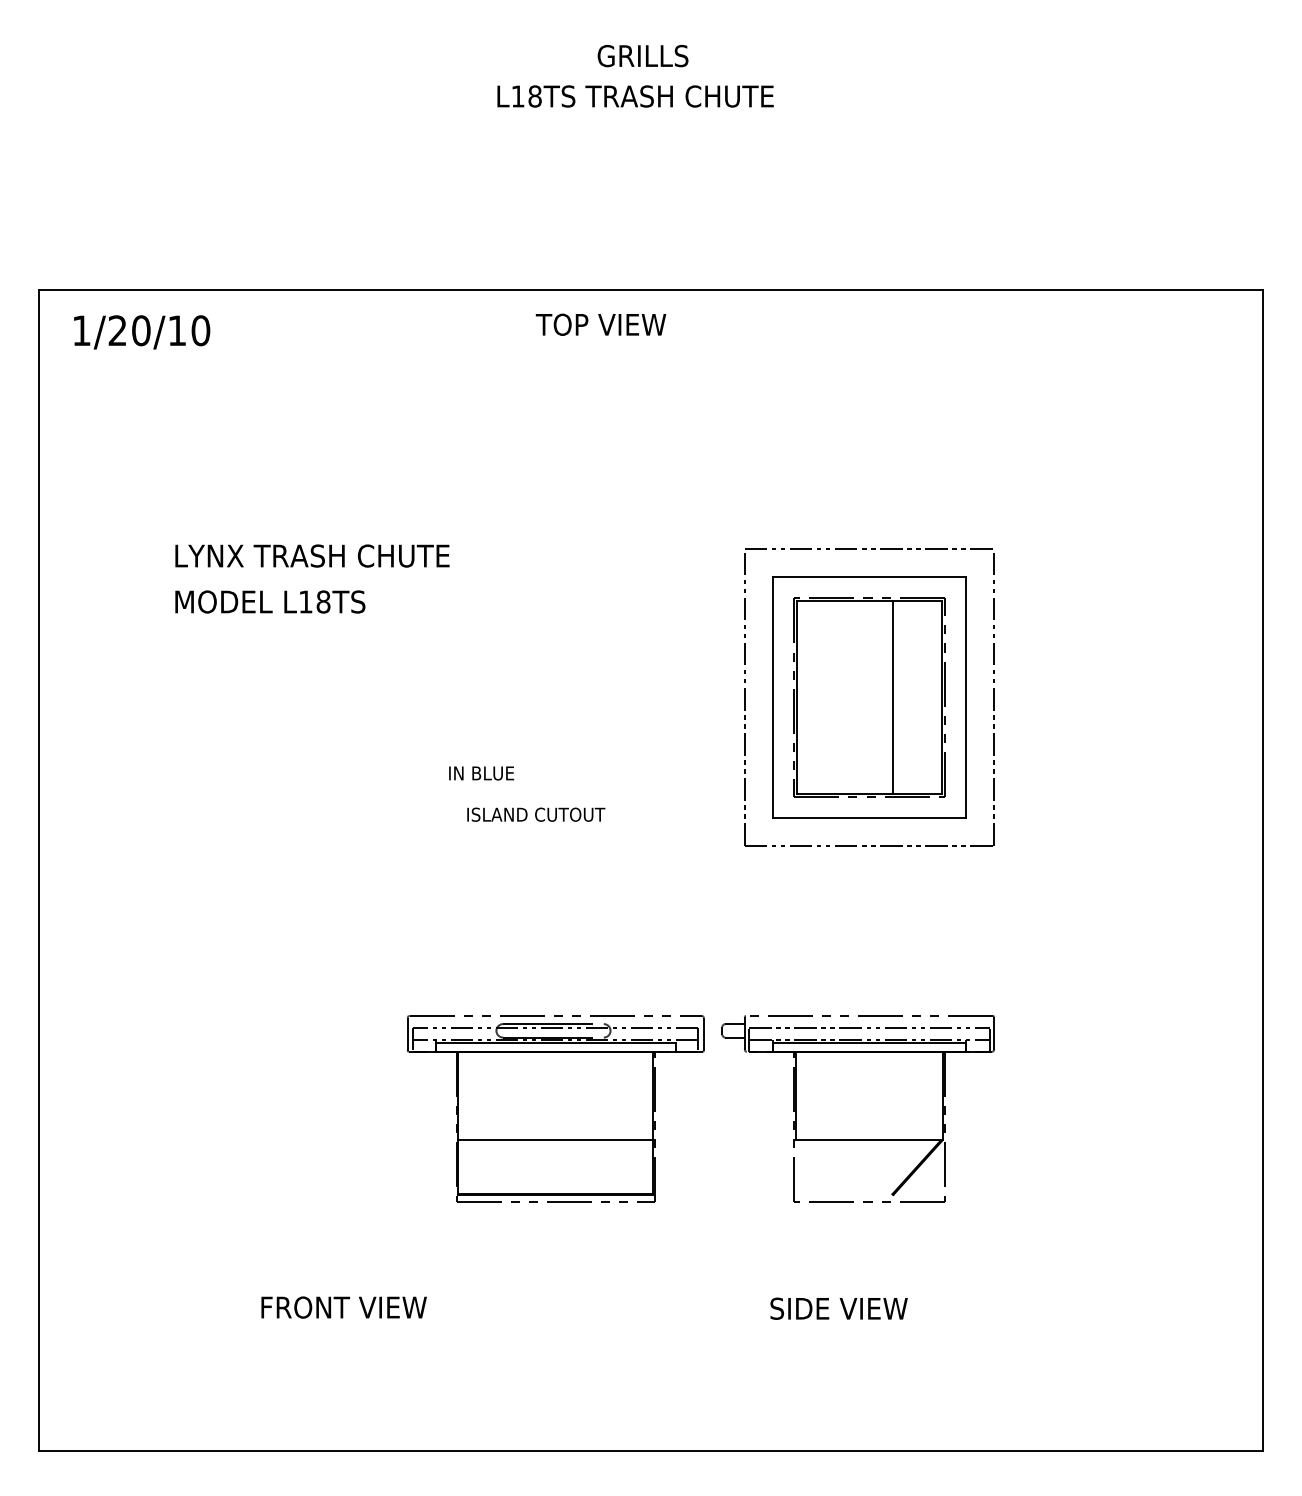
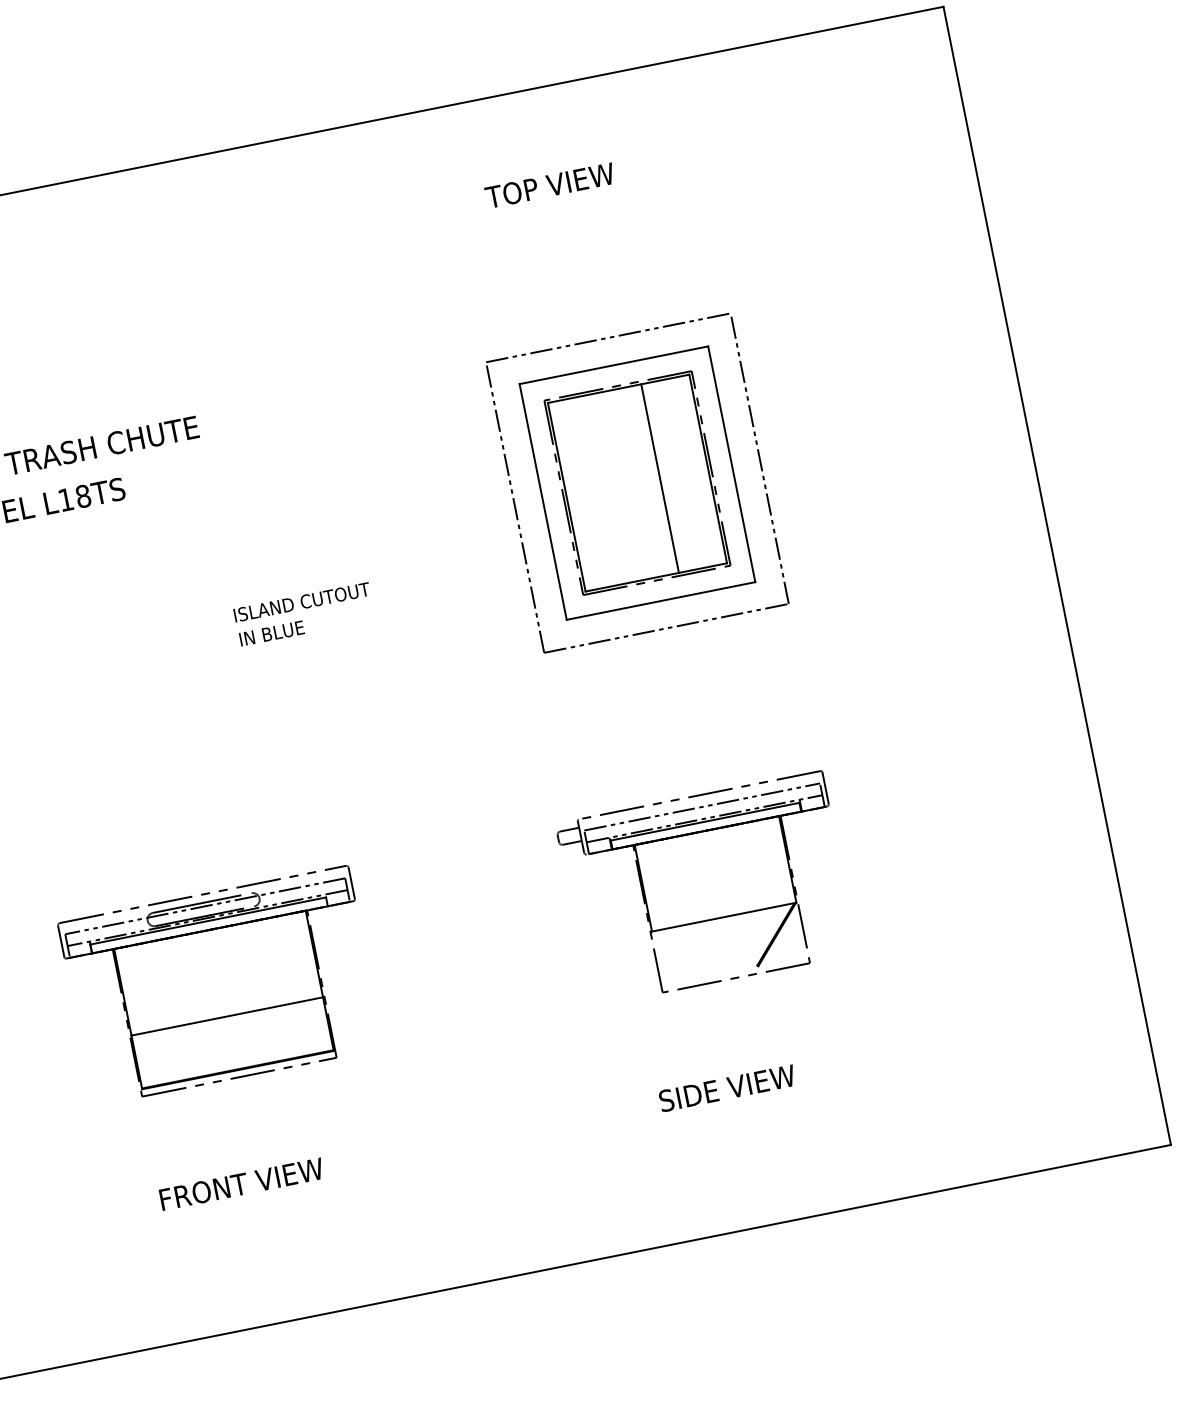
text: (600, 324) -> (549, 185), moved
text: (536, 814) -> (302, 602), moved
part: (555, 1108) -> (220, 985), moved

